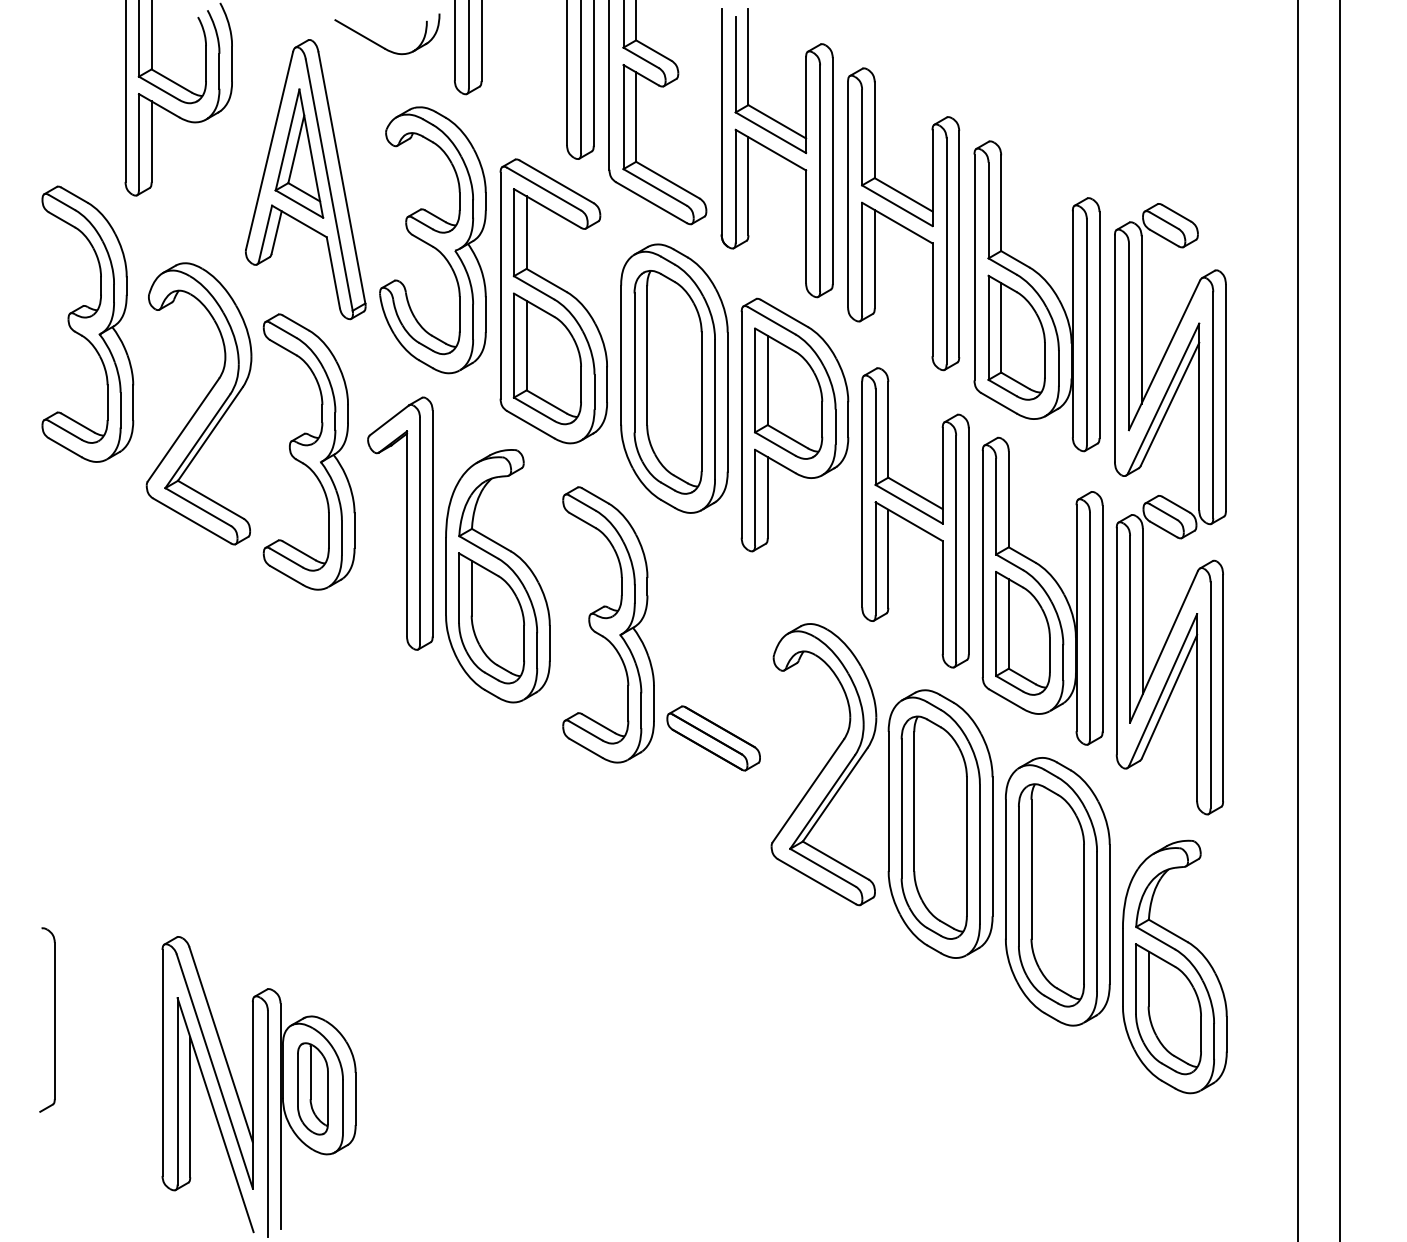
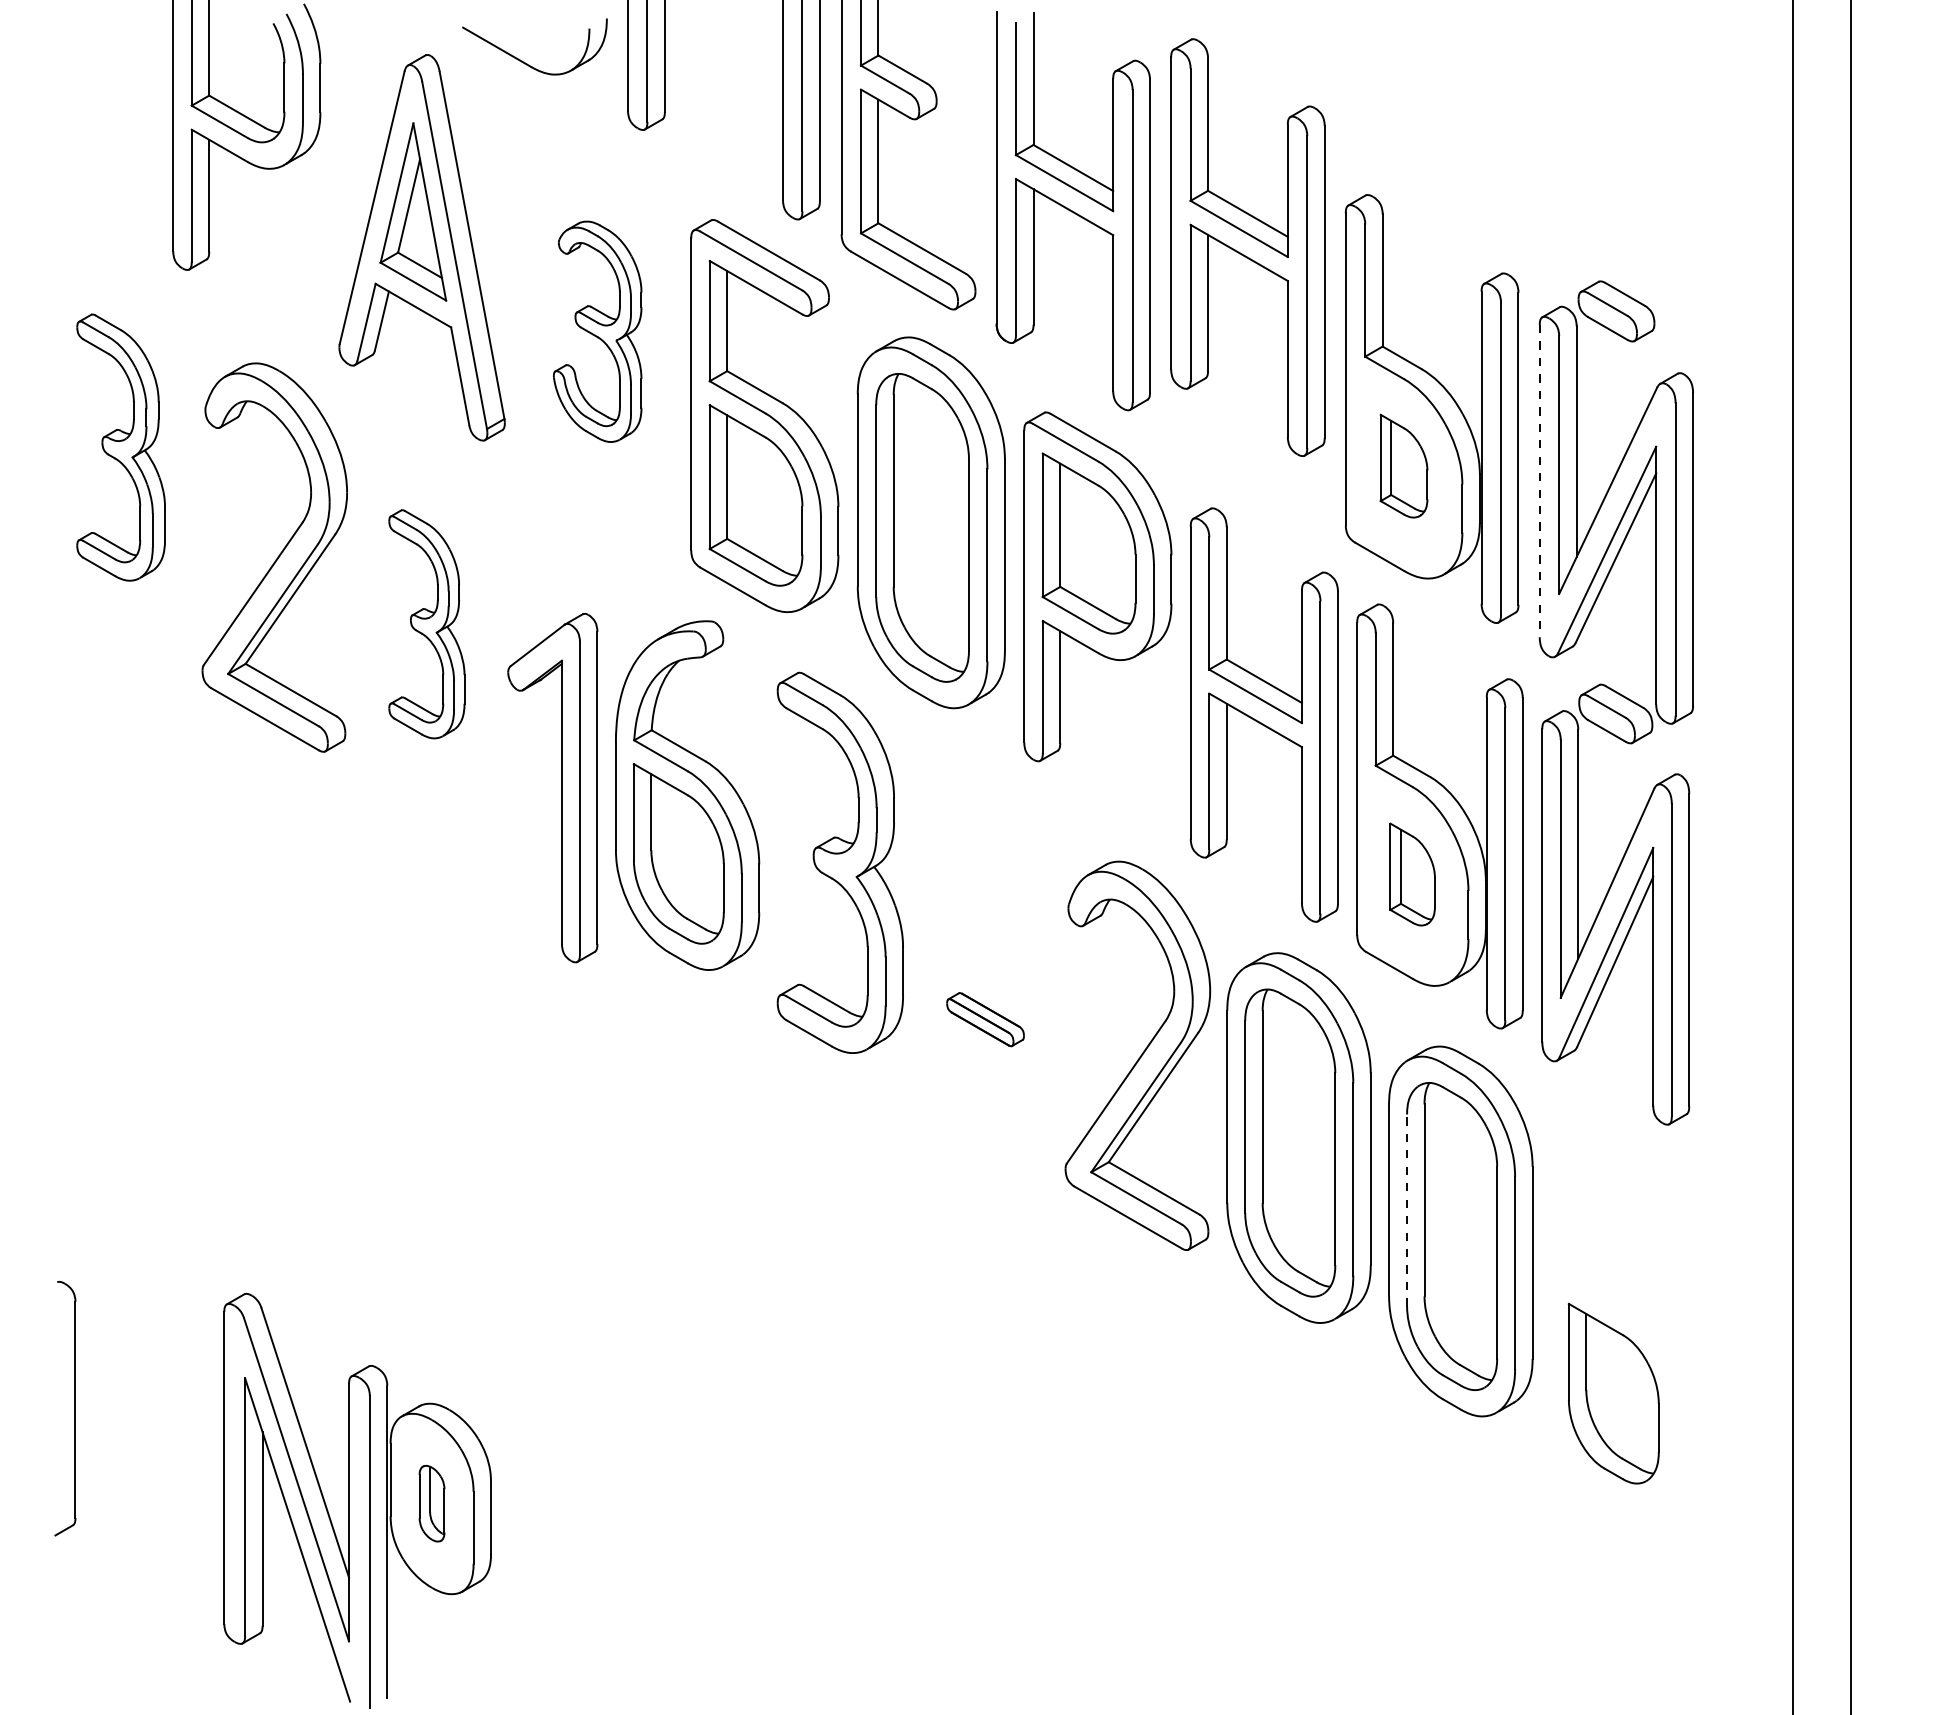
part: (903, 219) -> (1247, 247), moved
part: (432, 240) -> (597, 331), size x0.6
part: (87, 324) -> (120, 447), size x0.7
part: (1016, 337) -> (1403, 465), size x0.6
line: (1114, 348) -> (1539, 481), solid -> dashed
part: (308, 452) -> (426, 624), size x0.6
part: (406, 523) -> (561, 788), moved
part: (1022, 633) -> (1412, 874), size x0.6
part: (713, 738) -> (985, 1019), size x0.6
line: (1019, 876) -> (1407, 1210), solid -> dashed
part: (1174, 967) -> (1622, 1335), removed
part: (312, 1088) -> (431, 1503), size x0.6

